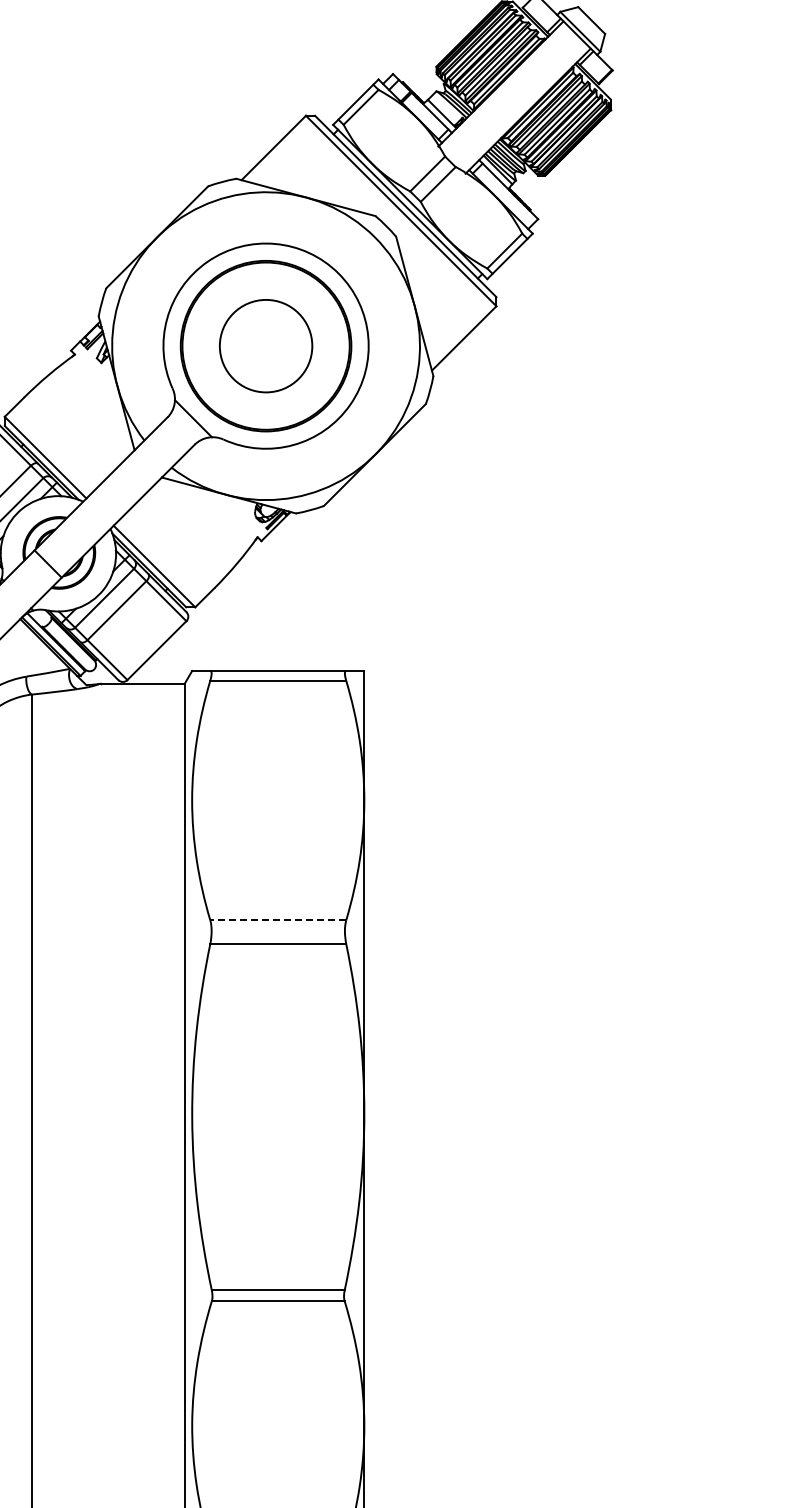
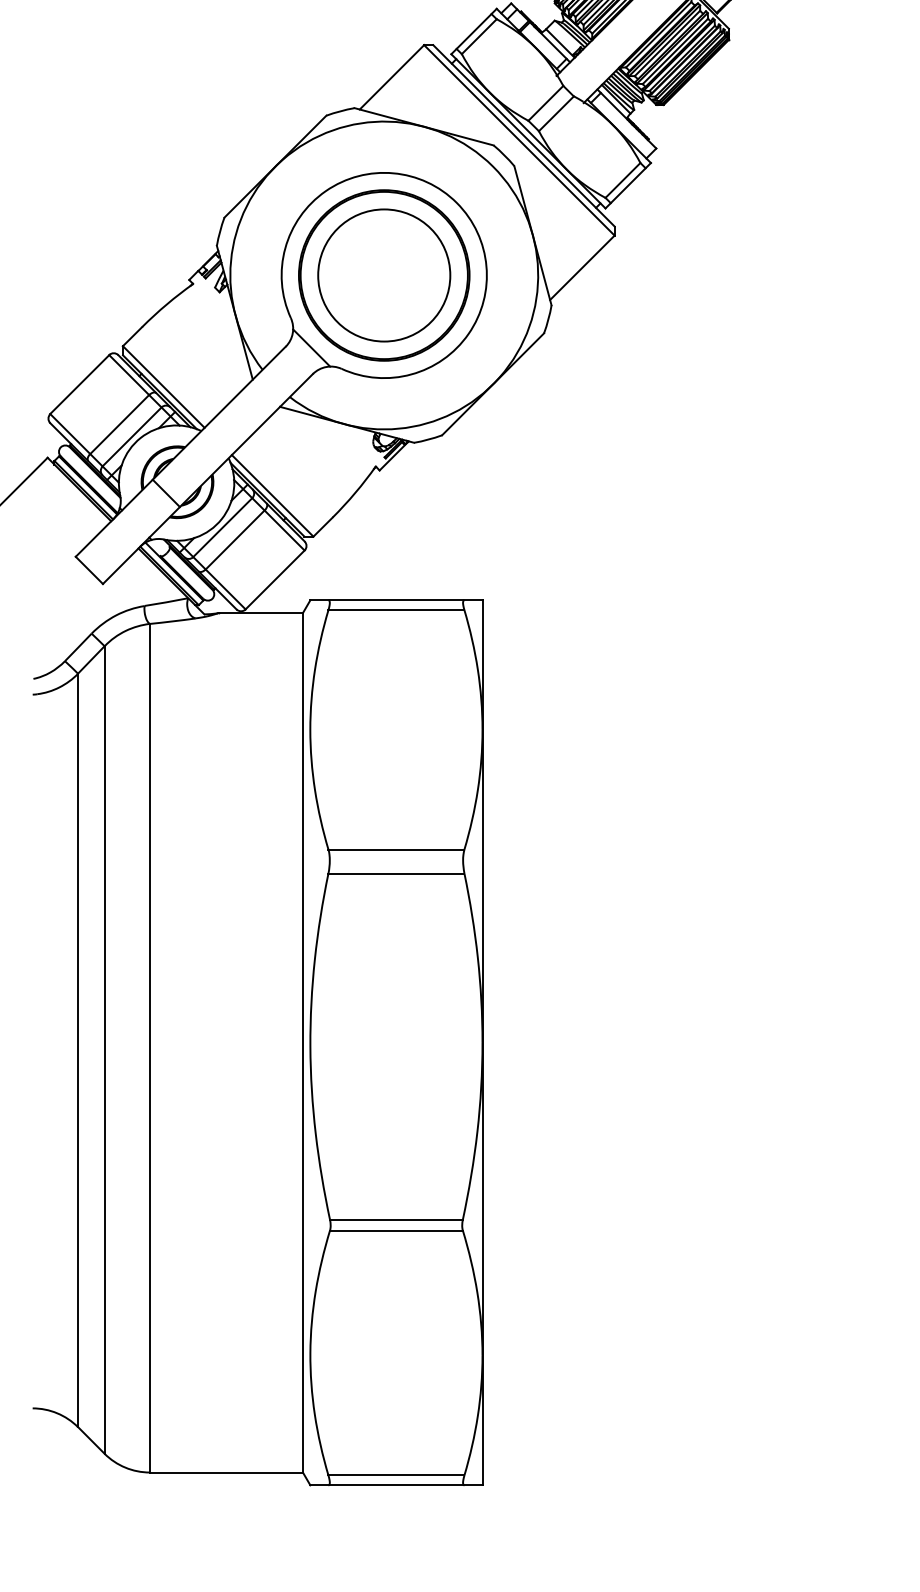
circle: (266, 346) -> (384, 275), size x1.43
line: (278, 920) -> (396, 849), dashed -> solid

